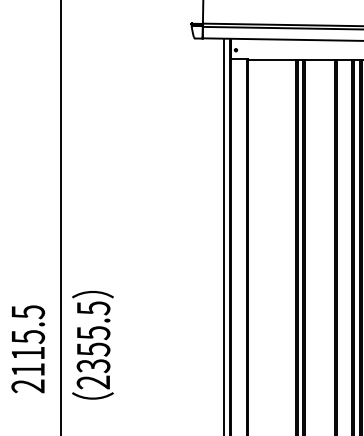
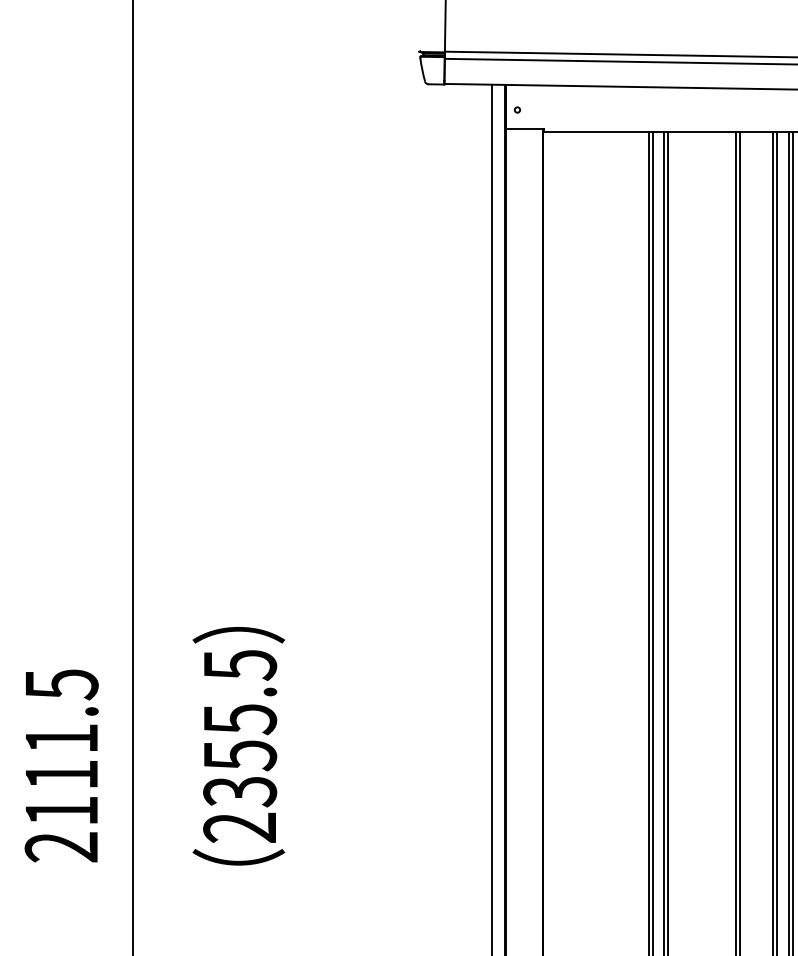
text: (28, 337) -> (62, 740), 2115.5 -> 2111.5
text: (92, 345) -> (237, 746), moved

